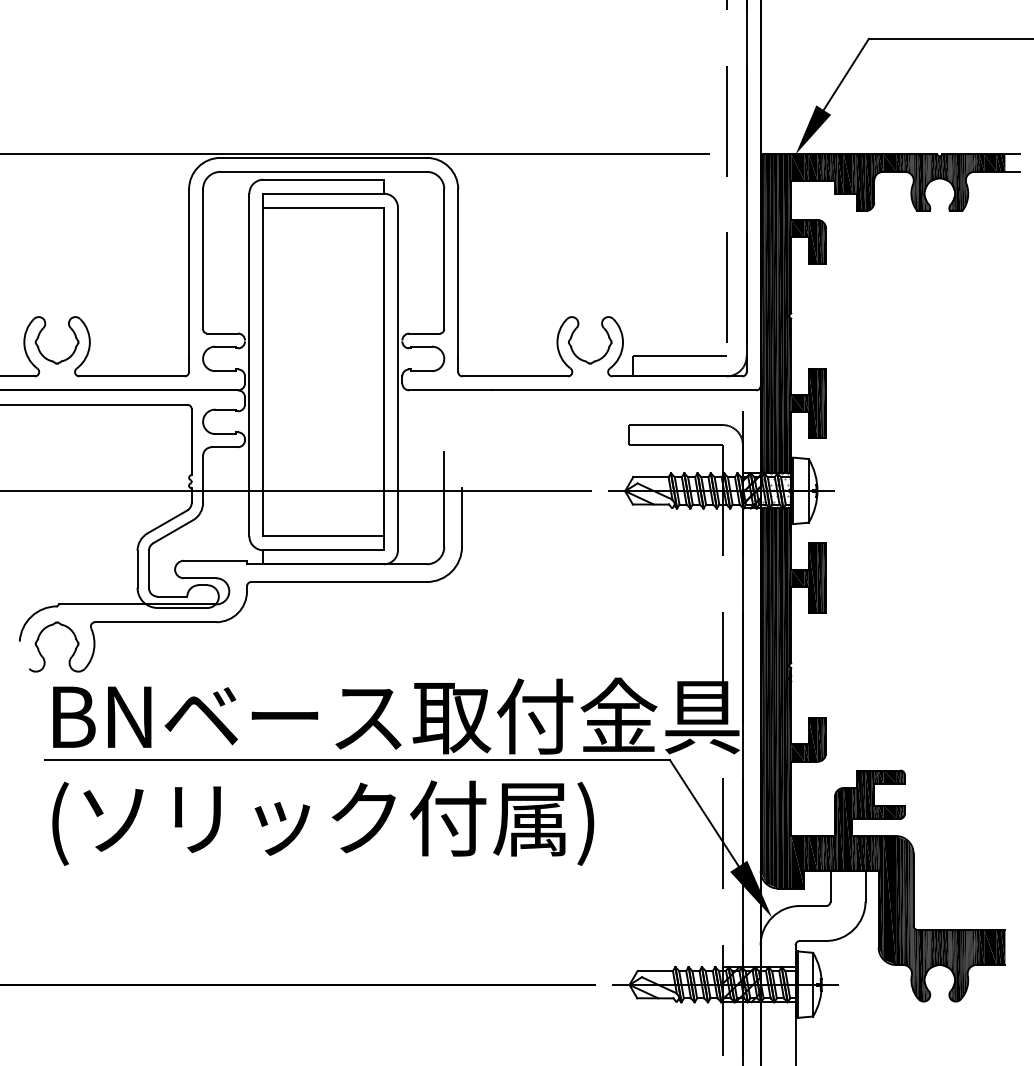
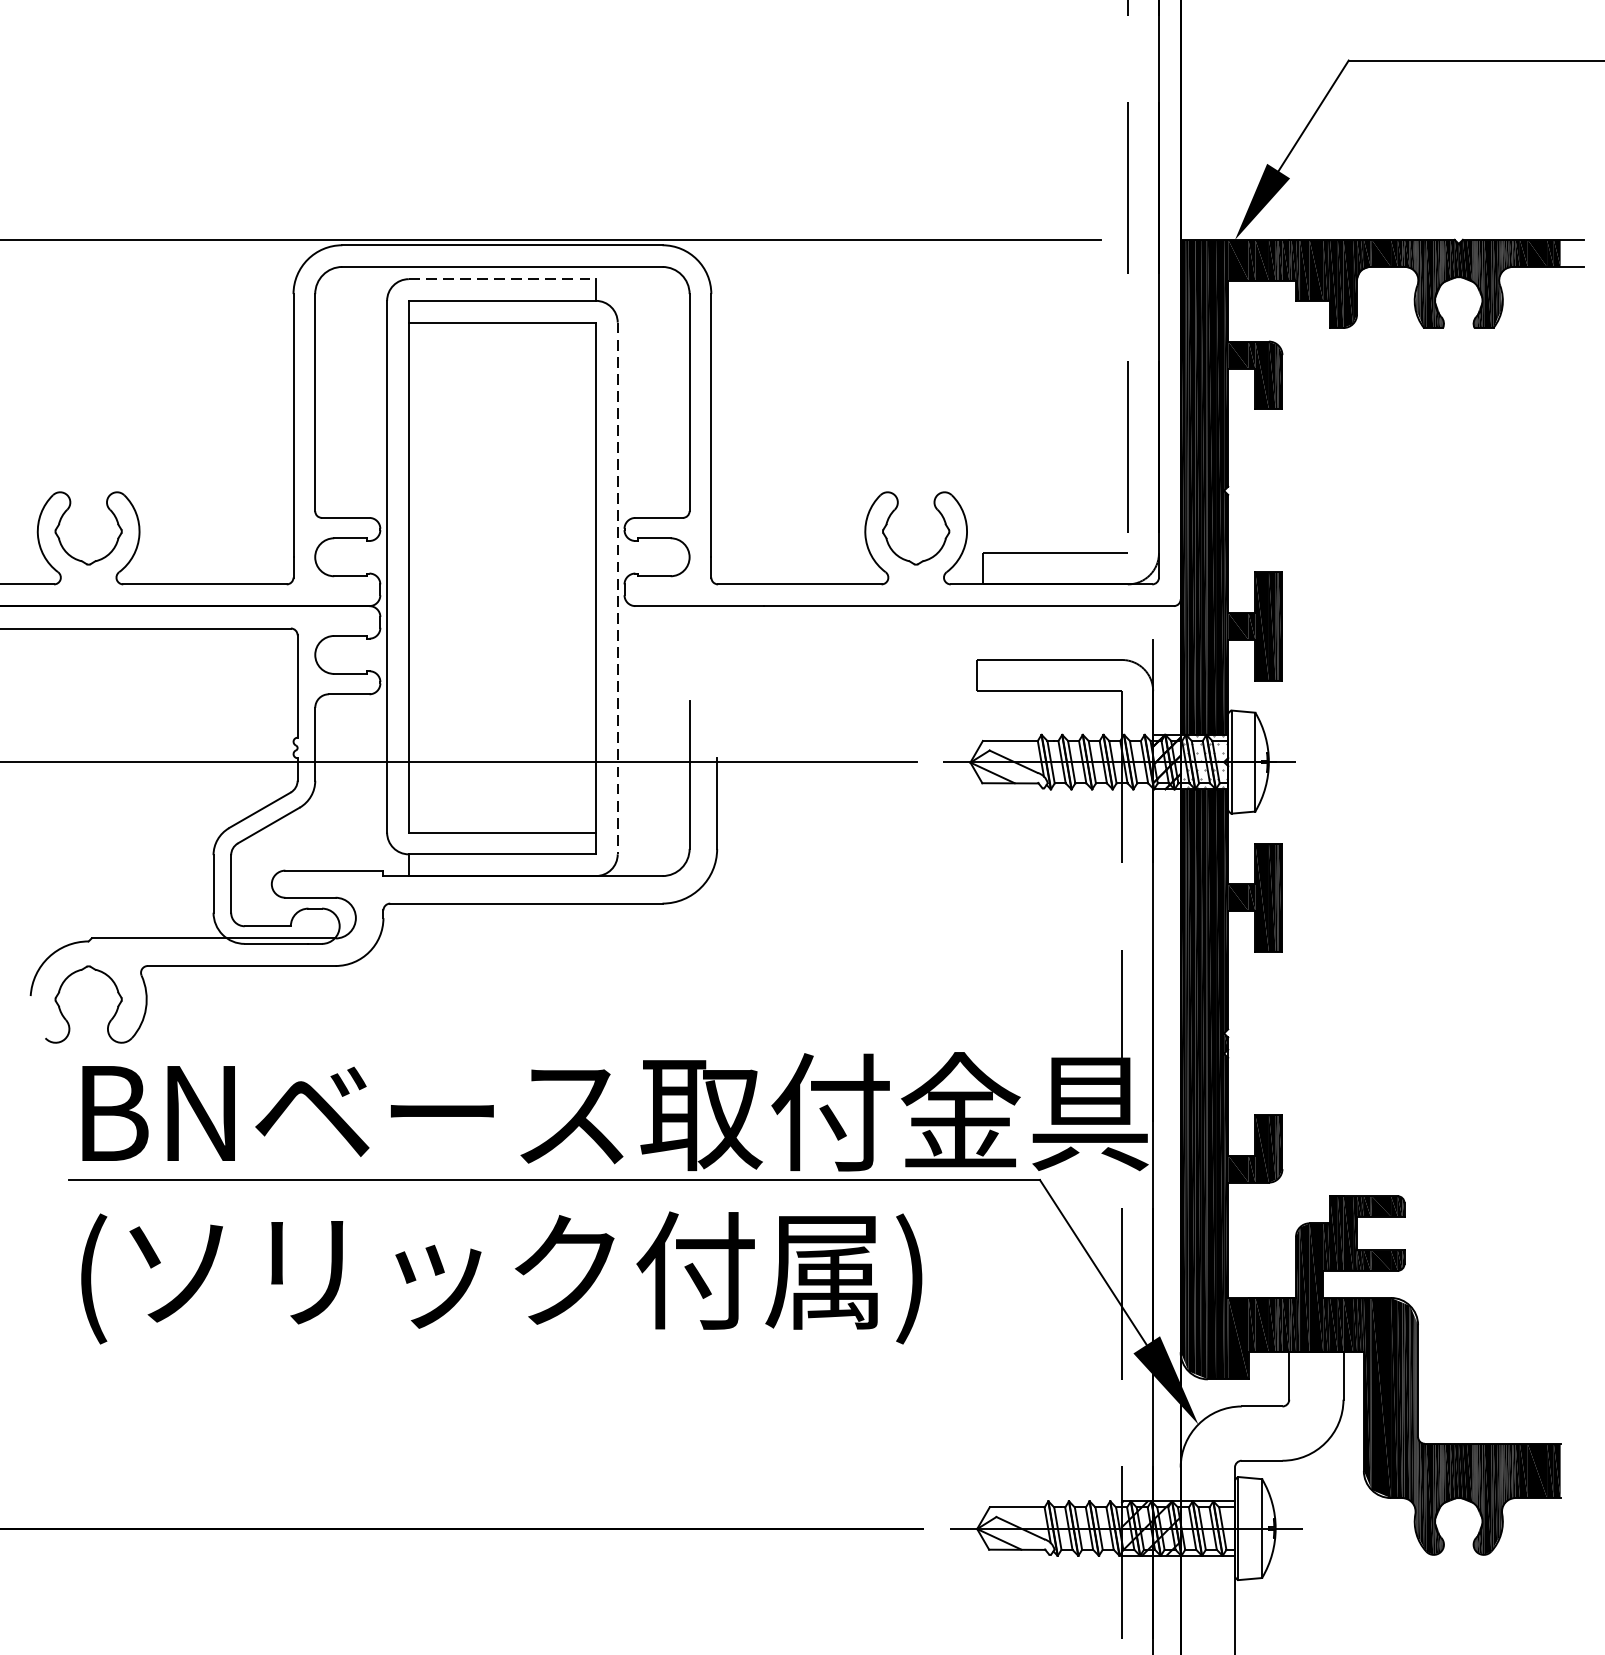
line: (324, 179) -> (503, 278), solid -> dashed
line: (397, 379) -> (617, 589), solid -> dashed

